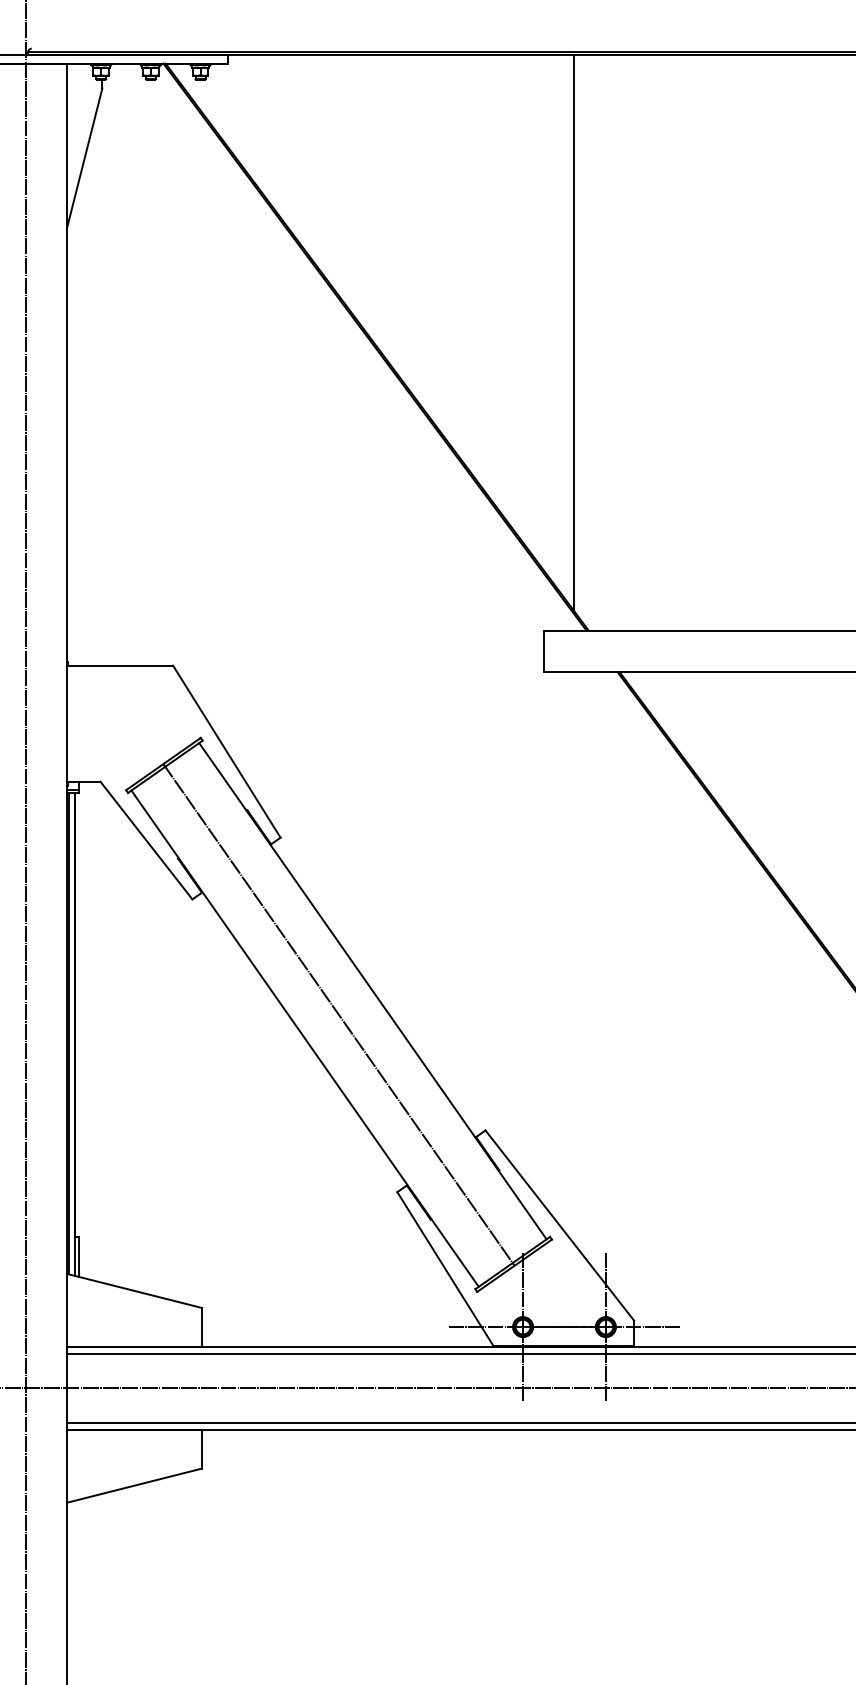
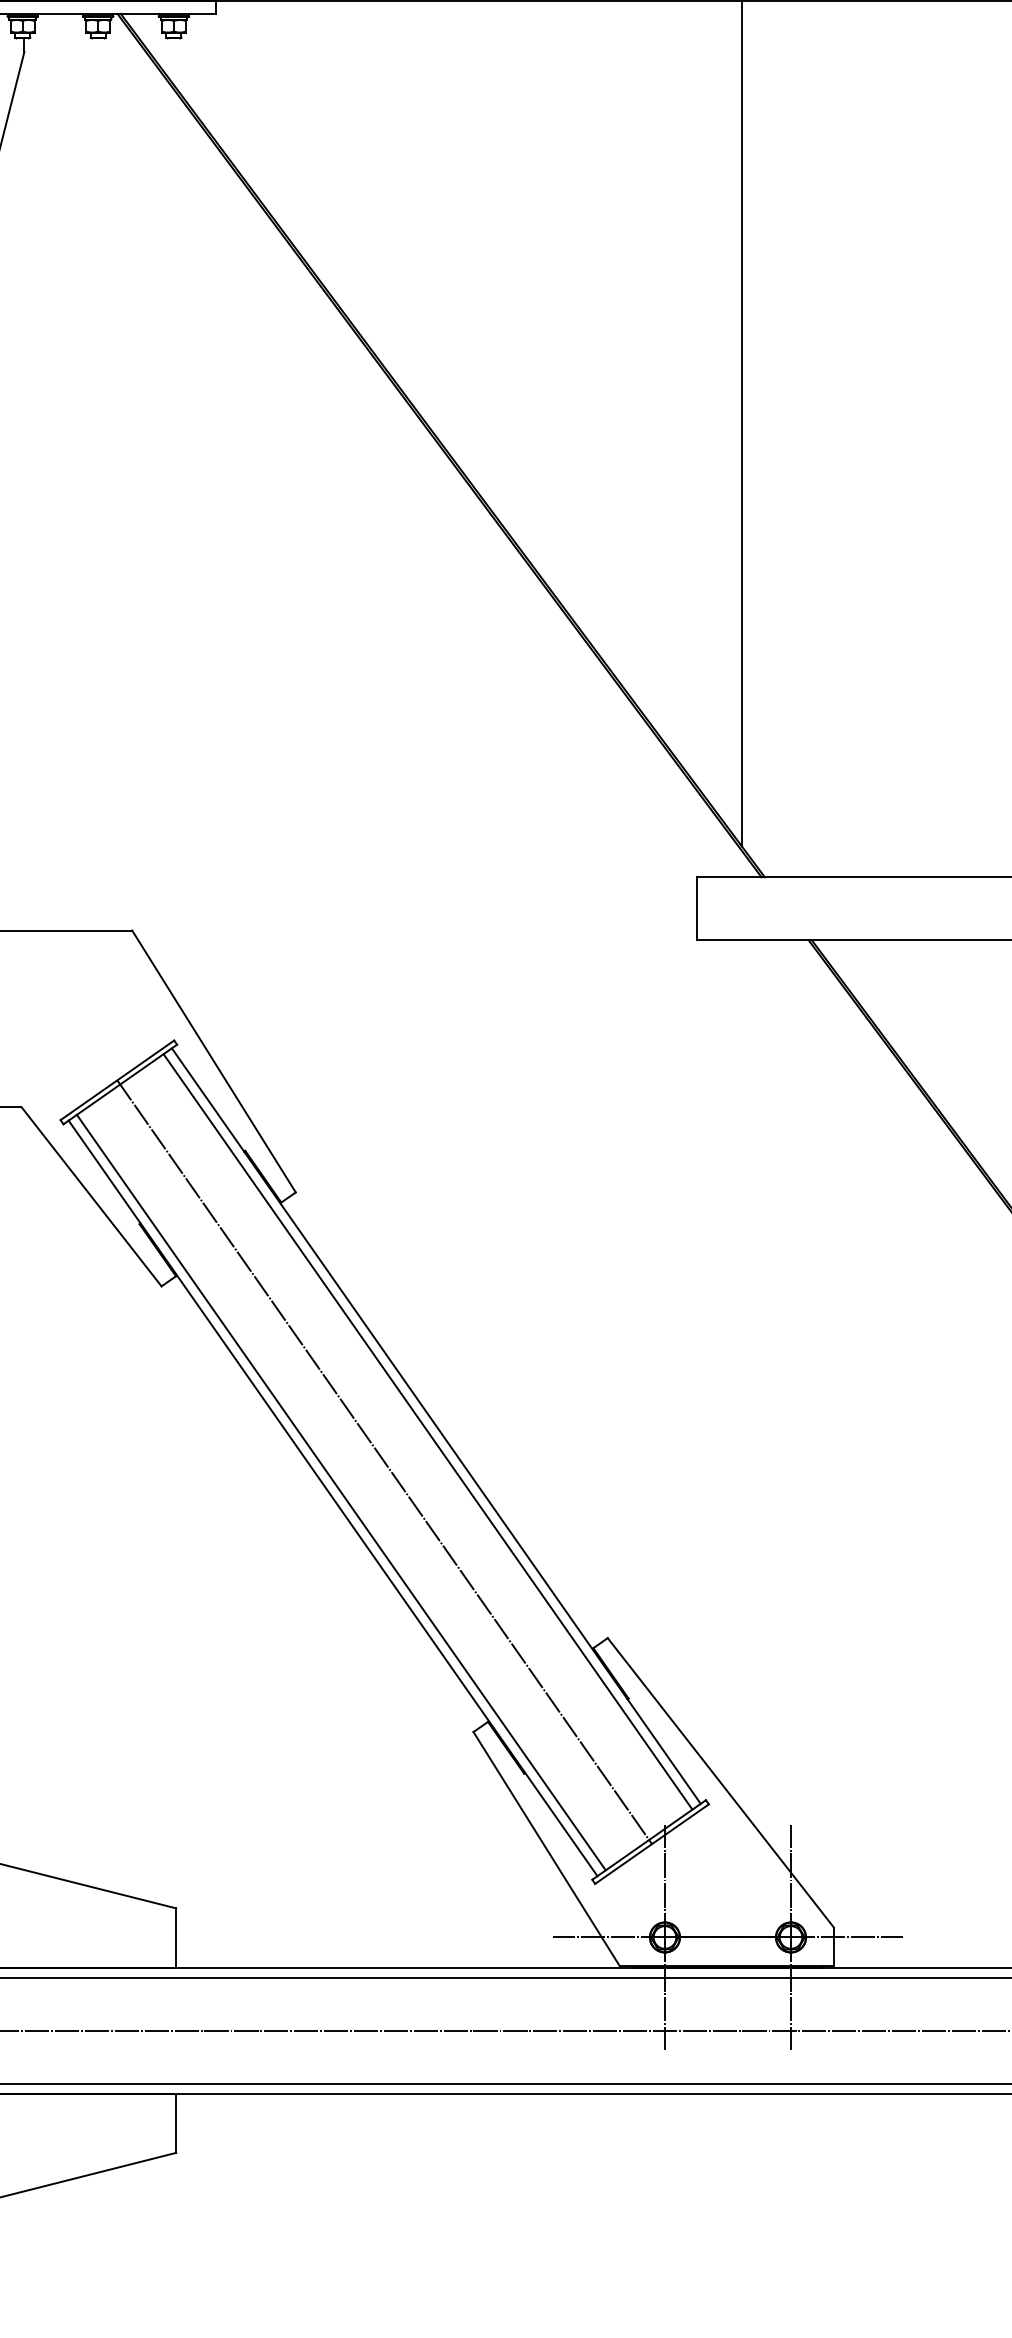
line: (367, 994) -> (428, 1431), added
line: (310, 1034) -> (341, 1492), added

